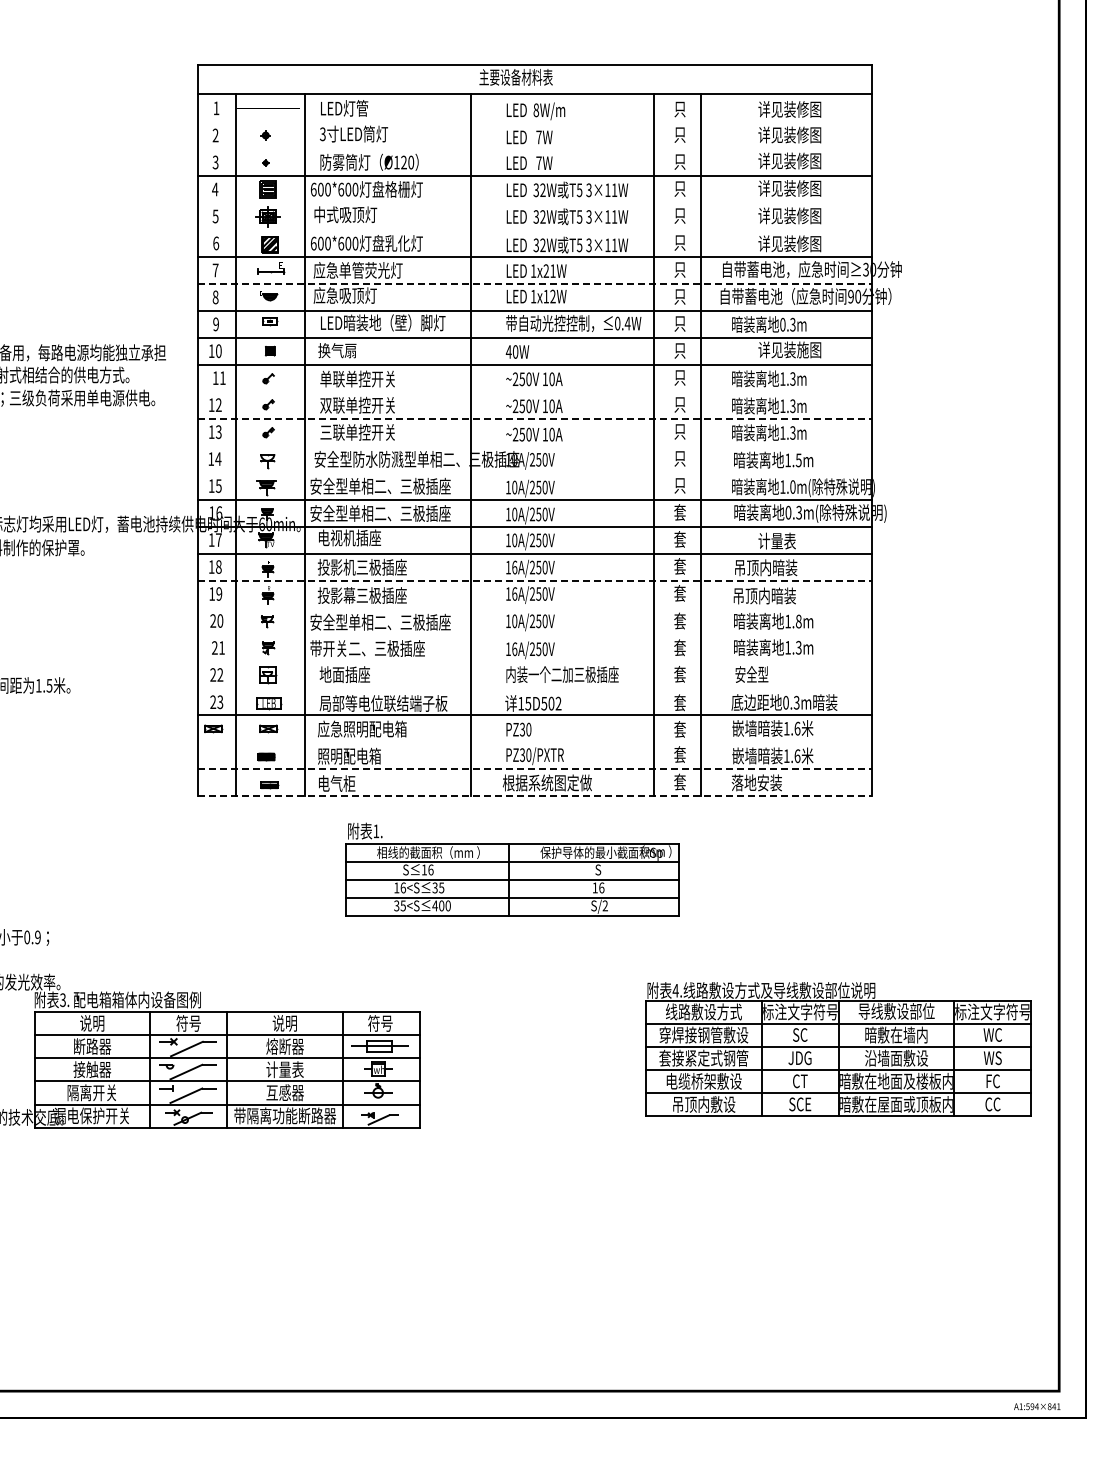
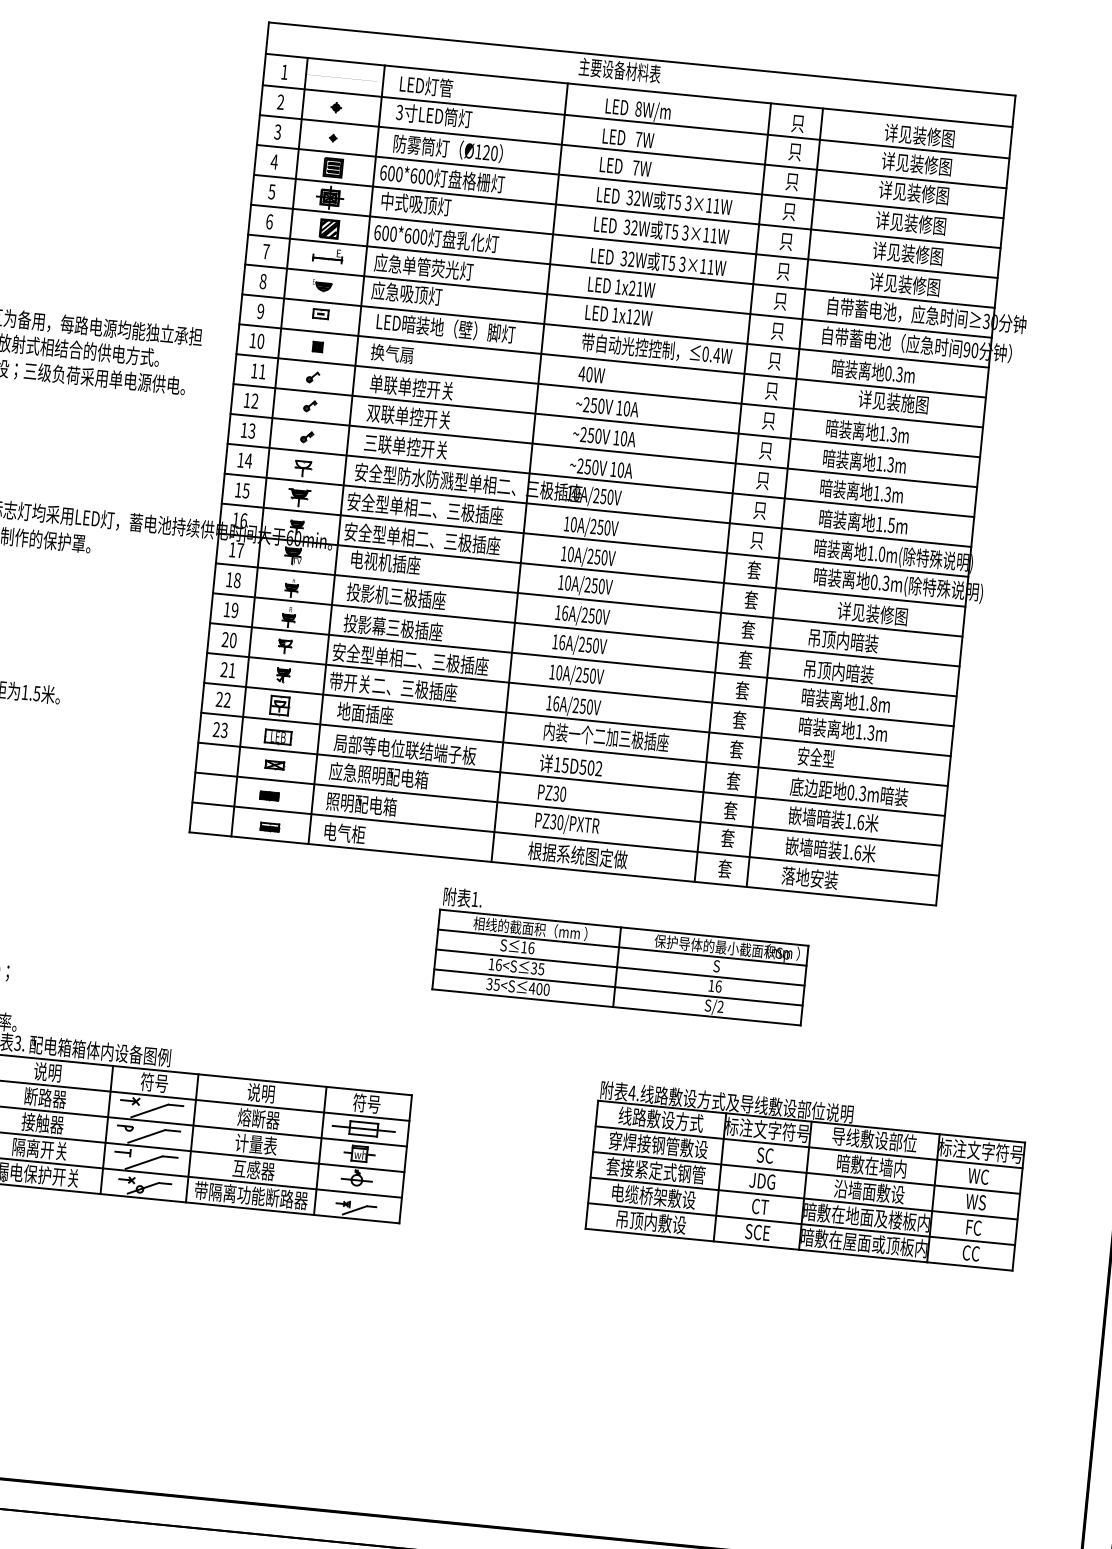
line: (535, 121) -> (636, 121), added
line: (535, 148) -> (633, 151), added
line: (535, 202) -> (627, 211), added
line: (535, 229) -> (624, 241), added
line: (535, 283) -> (618, 300), dashed -> solid
line: (535, 391) -> (607, 420), added
line: (535, 418) -> (604, 450), dashed -> solid
line: (535, 445) -> (601, 480), added
line: (535, 472) -> (598, 510), added
text: (790, 540) -> (873, 613), 计量表 -> 详见装修图
line: (535, 580) -> (586, 629), dashed -> solid
line: (535, 607) -> (583, 659), added
line: (535, 634) -> (580, 689), added
line: (535, 661) -> (577, 719), added
line: (535, 688) -> (575, 749), added
part: (213, 728) -> (214, 758), removed
line: (535, 742) -> (569, 809), added
line: (535, 769) -> (566, 839), dashed -> solid
line: (535, 796) -> (563, 869), dashed -> solid
part: (512, 869) -> (621, 956), moved
part: (838, 1049) -> (806, 1175), moved

